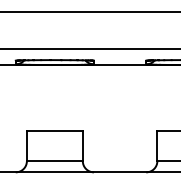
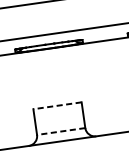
line: (54, 131) -> (57, 105), solid -> dashed
line: (54, 161) -> (60, 131), solid -> dashed

